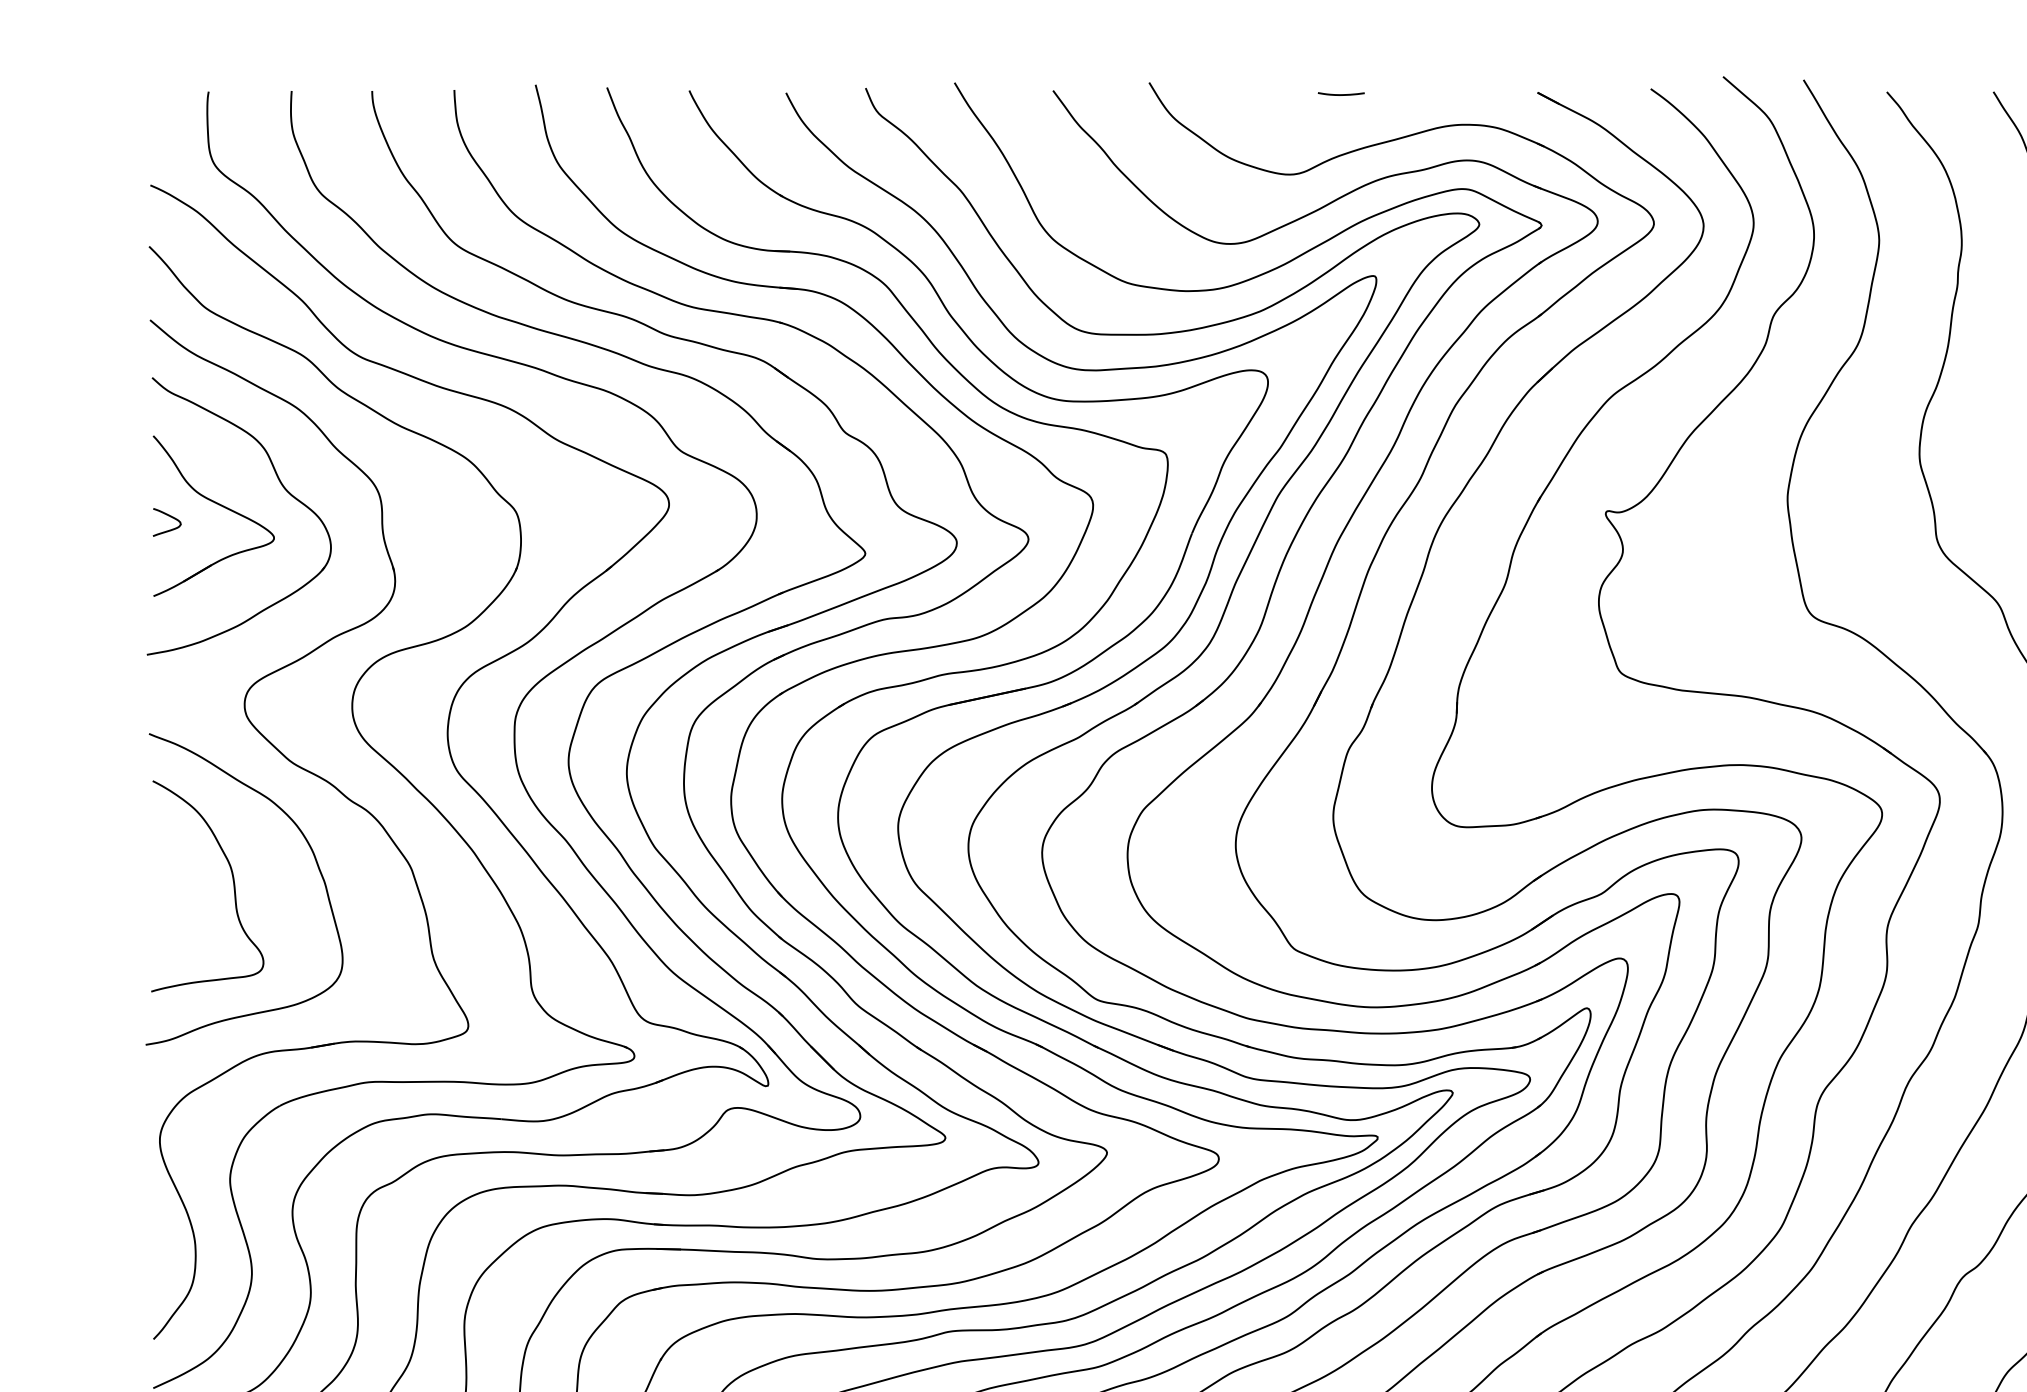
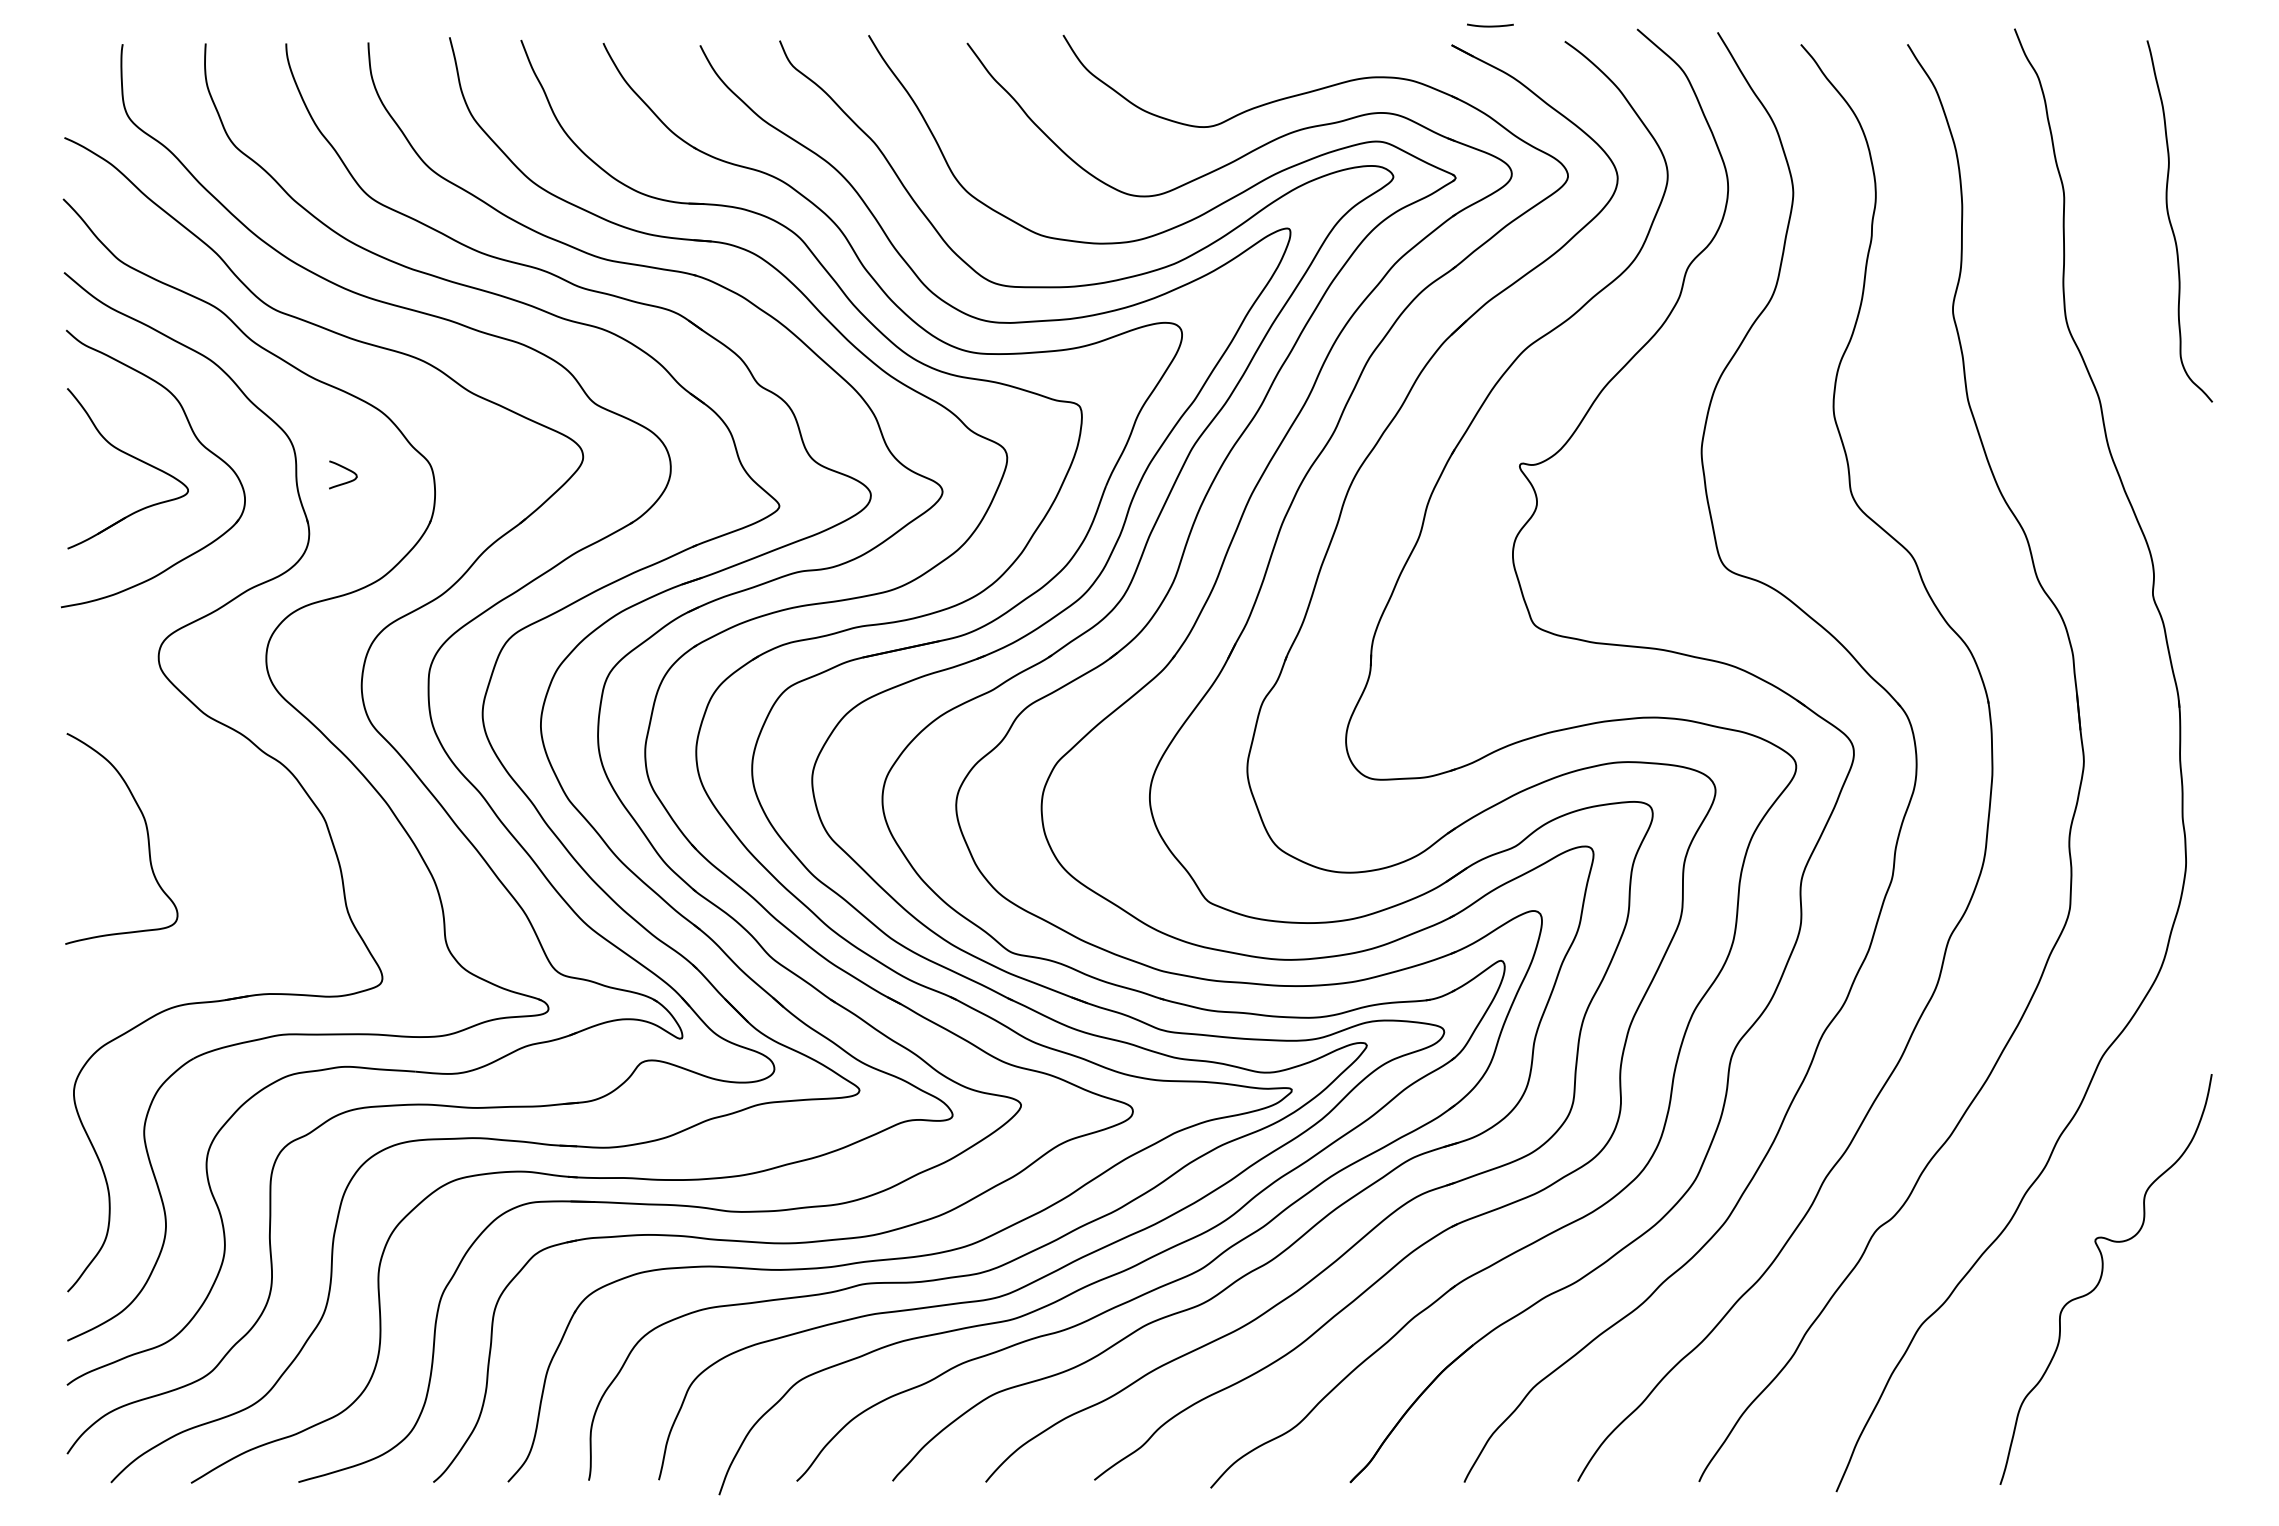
curve: (1341, 93) -> (1490, 25), moved
curve: (169, 516) -> (345, 469), moved
curve: (315, 861) -> (229, 814), removed

